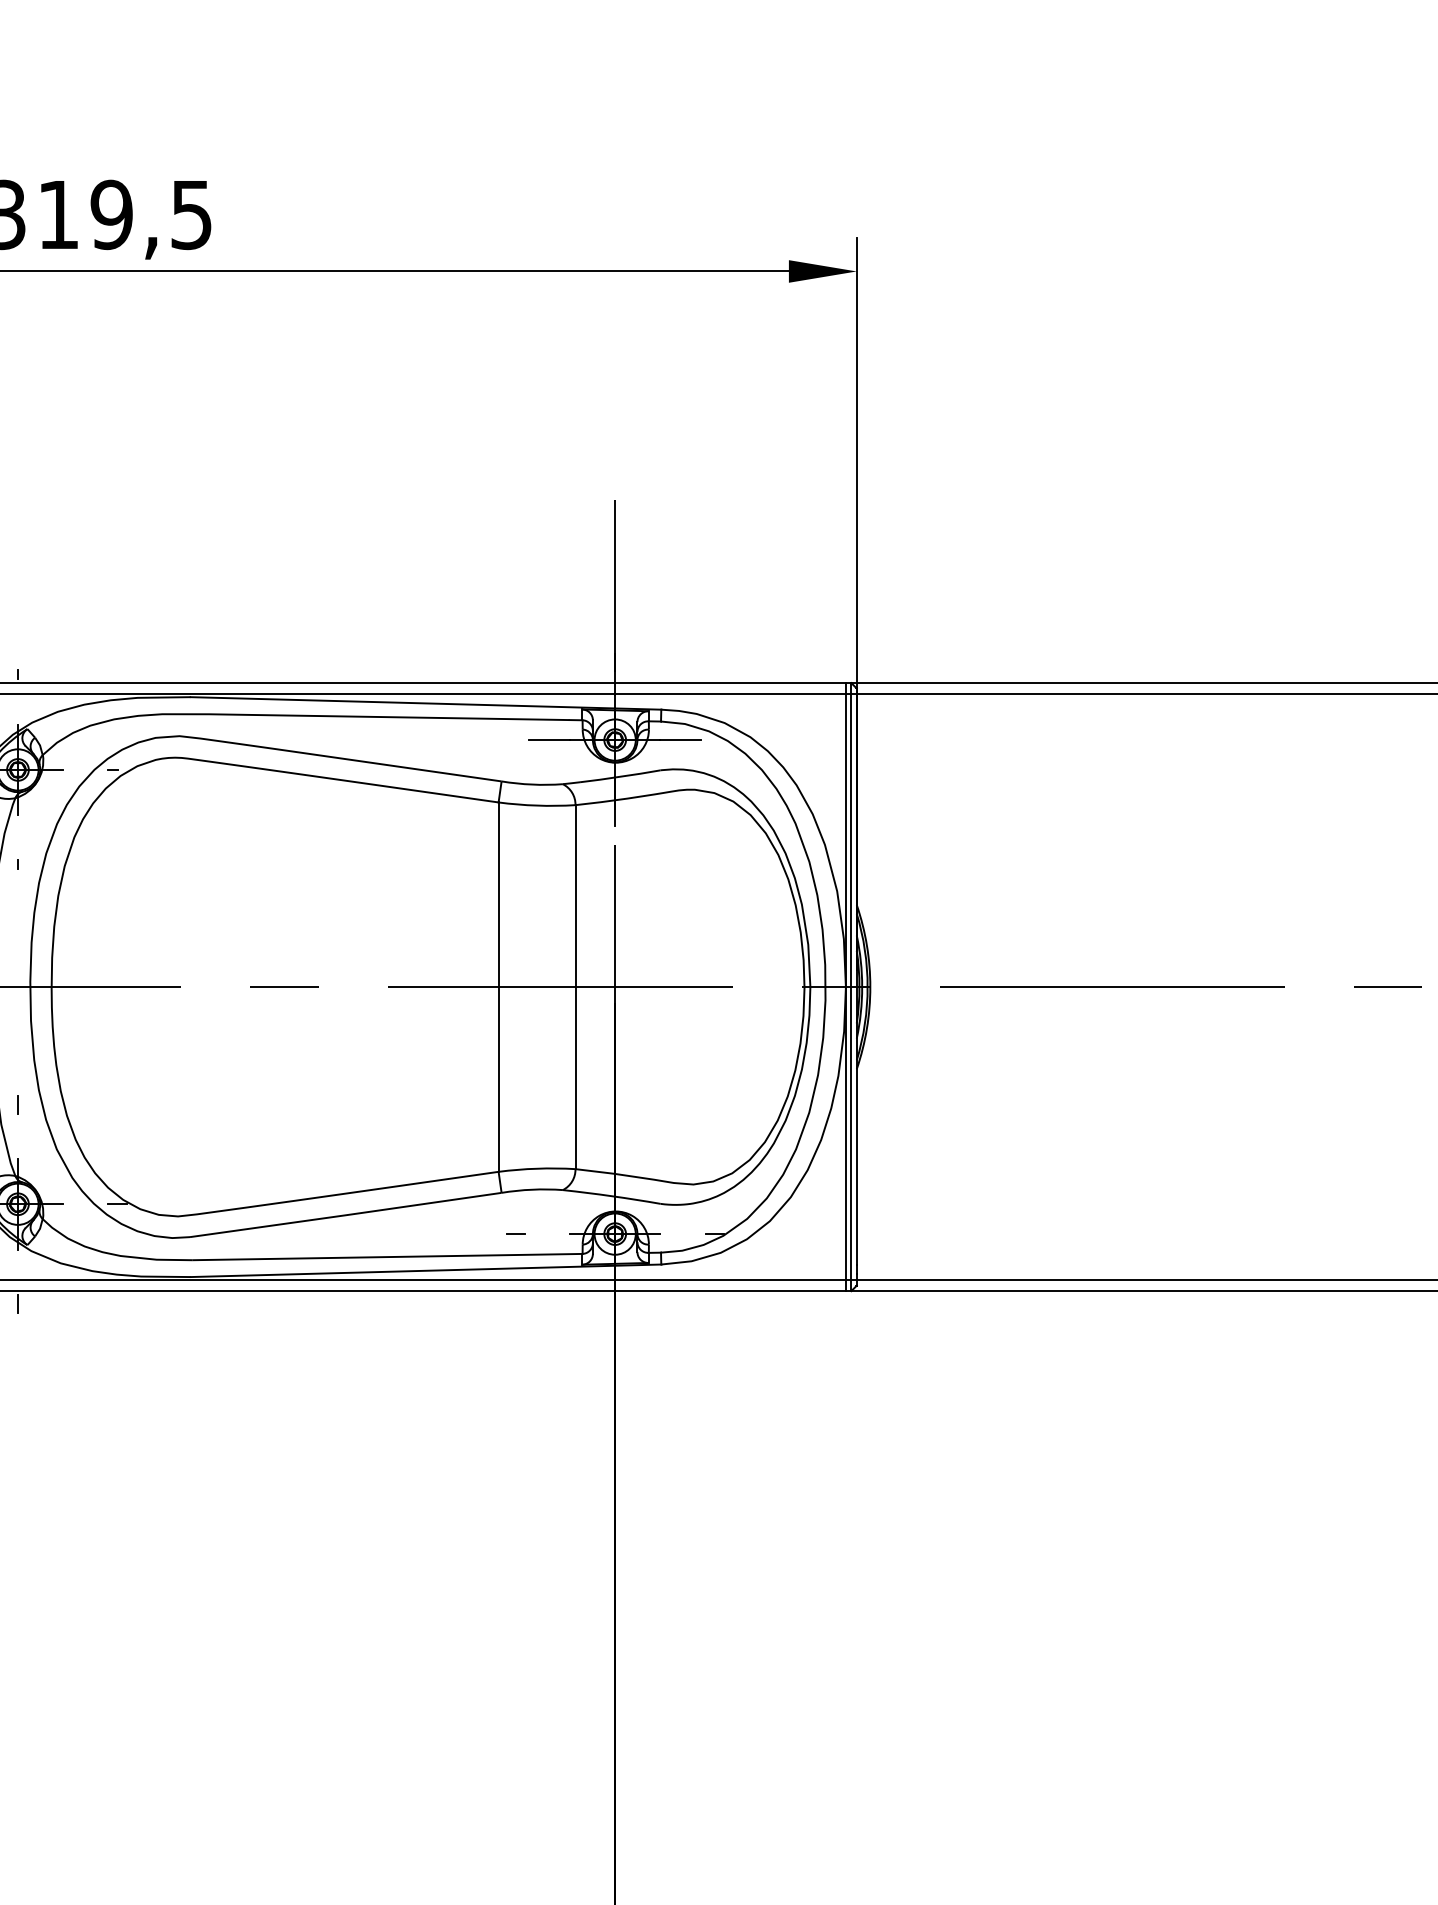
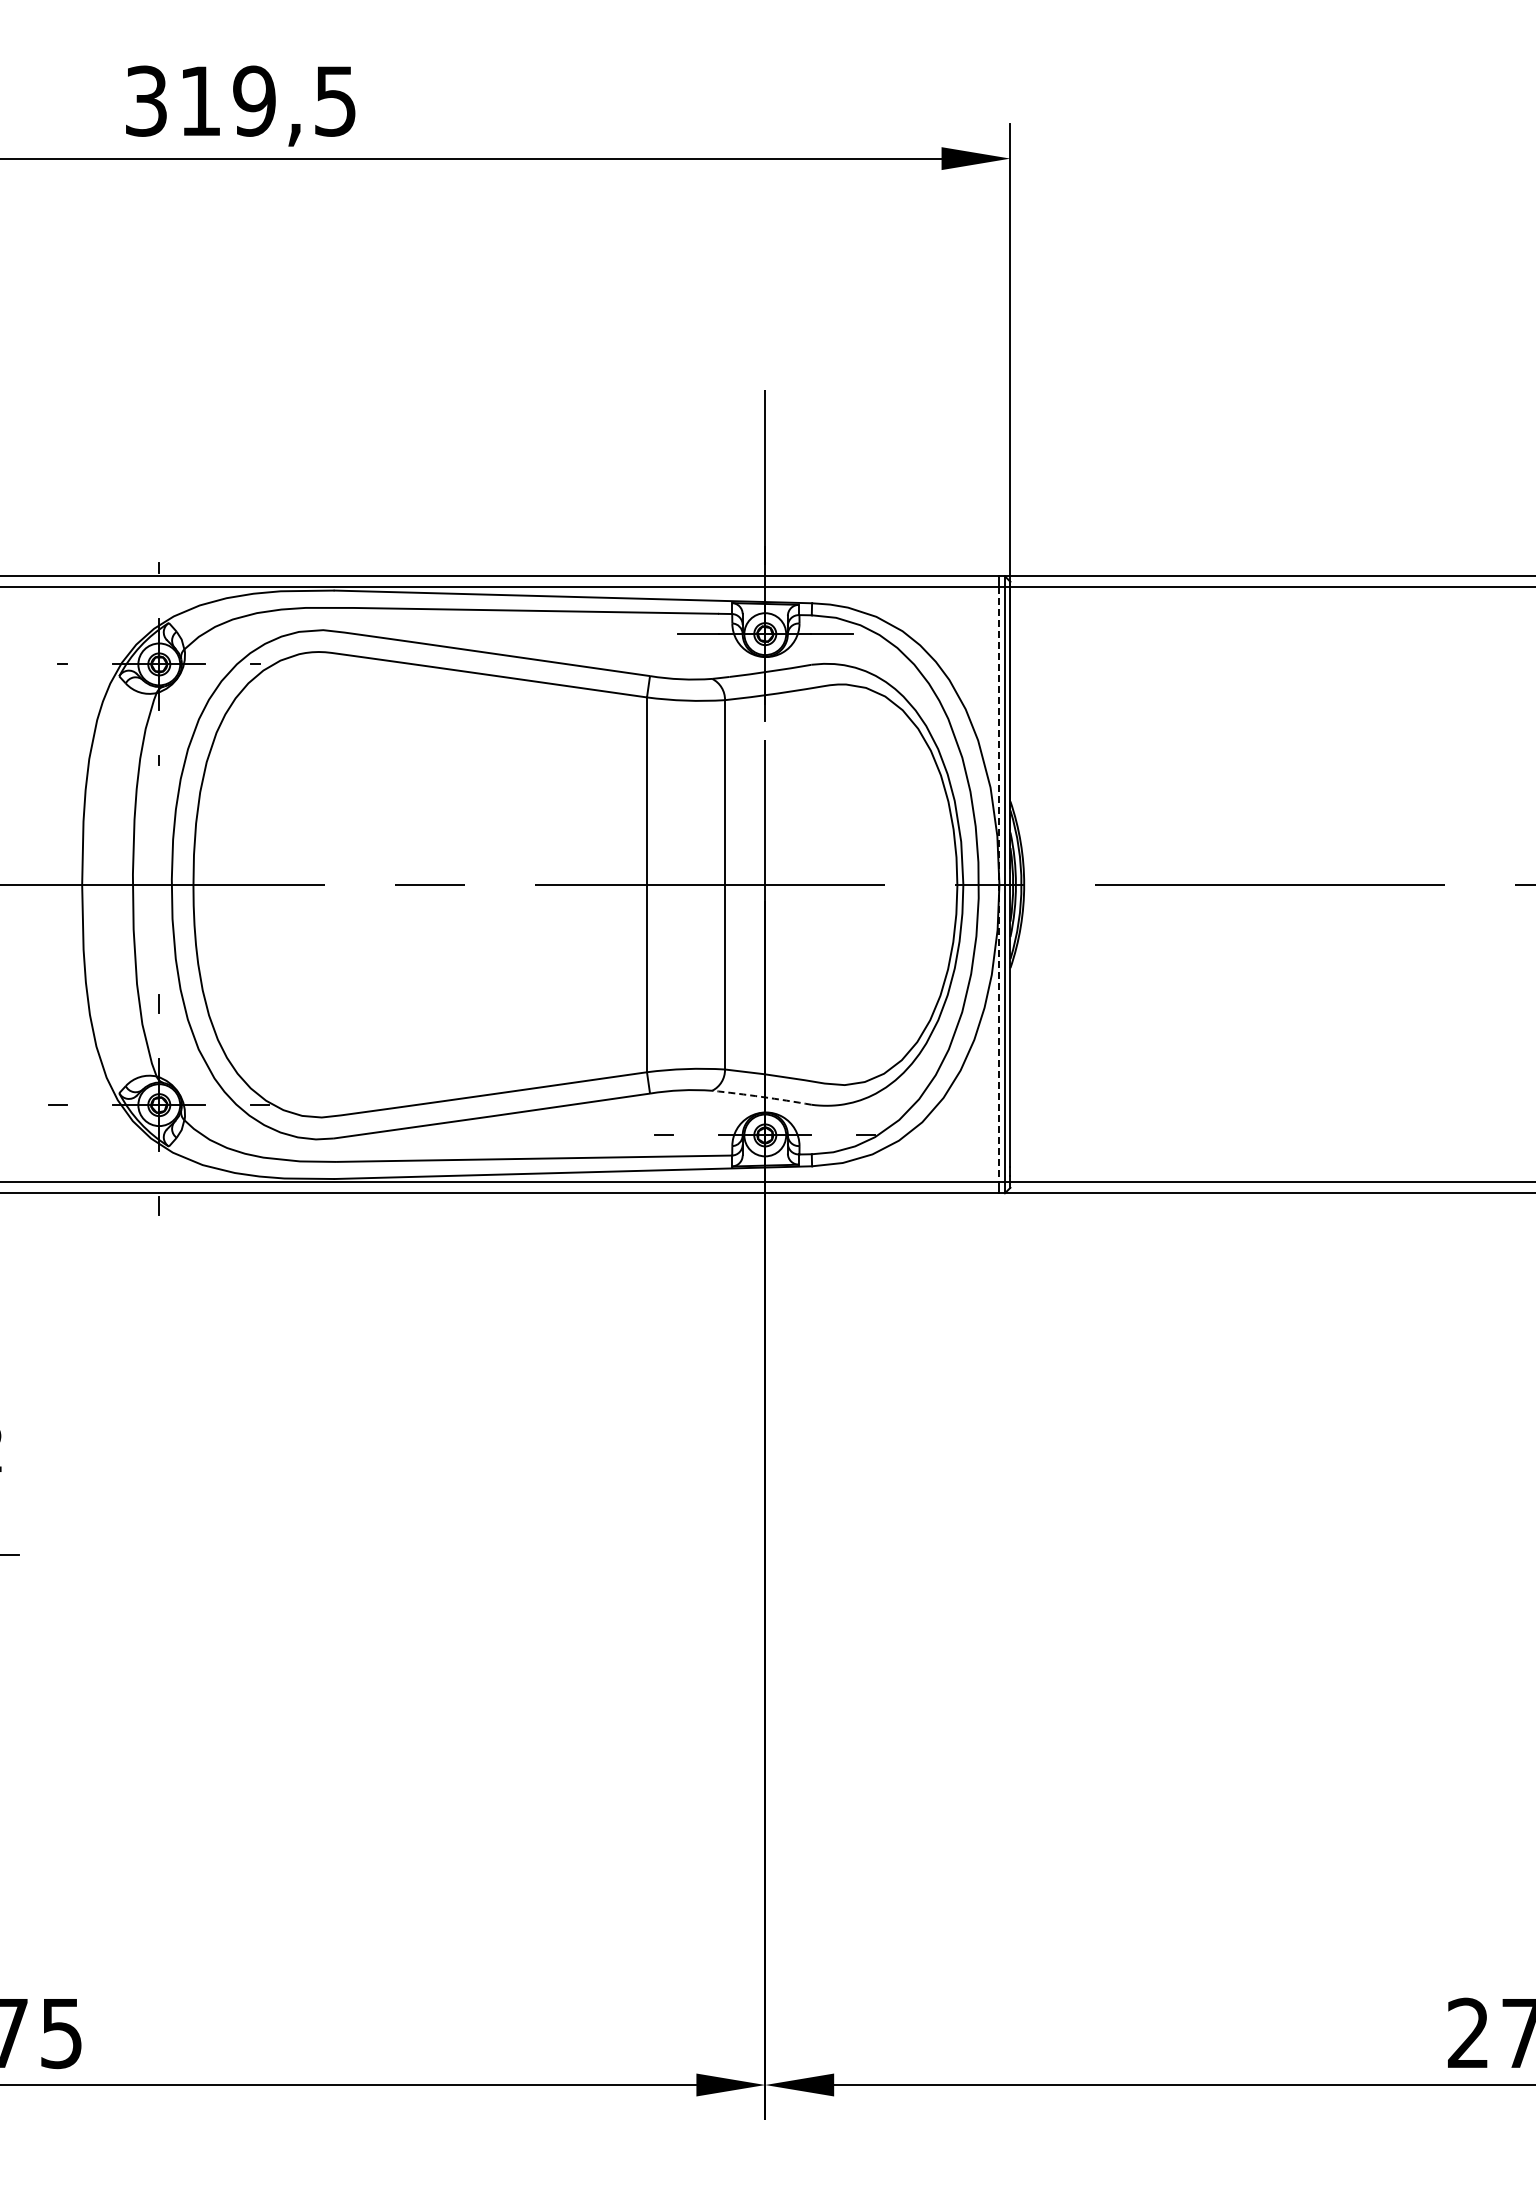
line: (846, 987) -> (999, 885), solid -> dashed
arc: (611, 1195) -> (761, 1096), solid -> dashed

